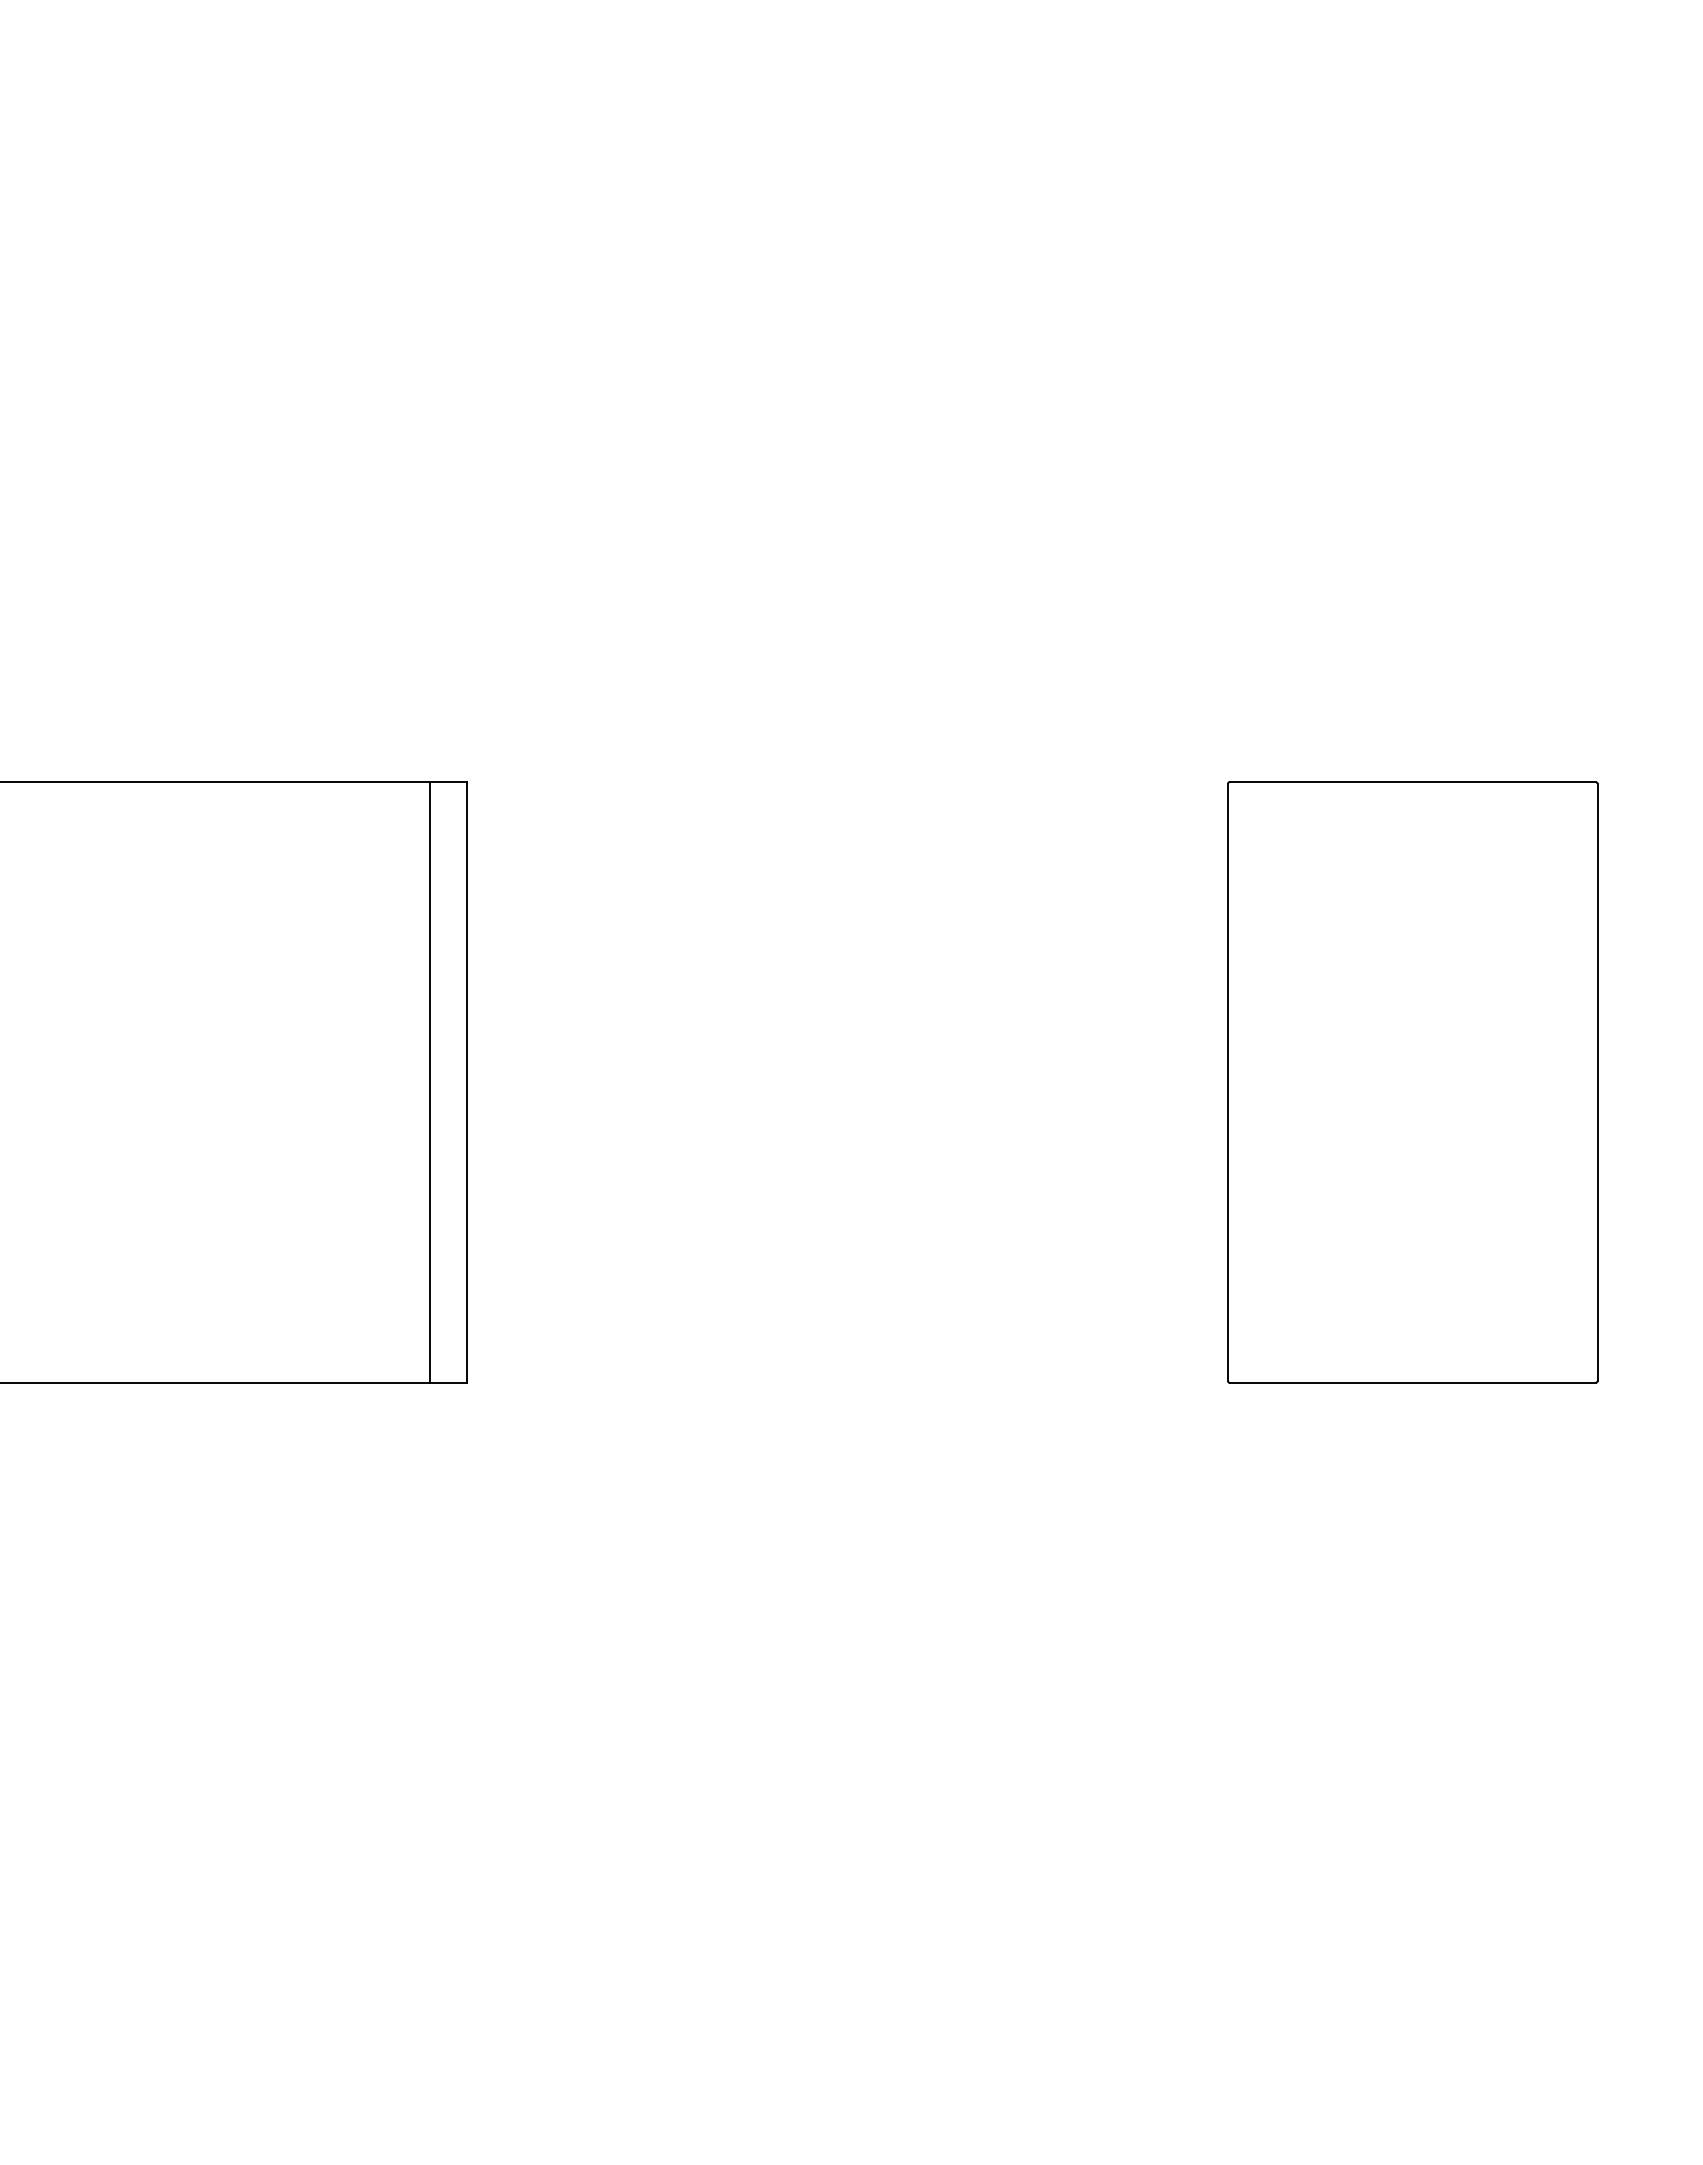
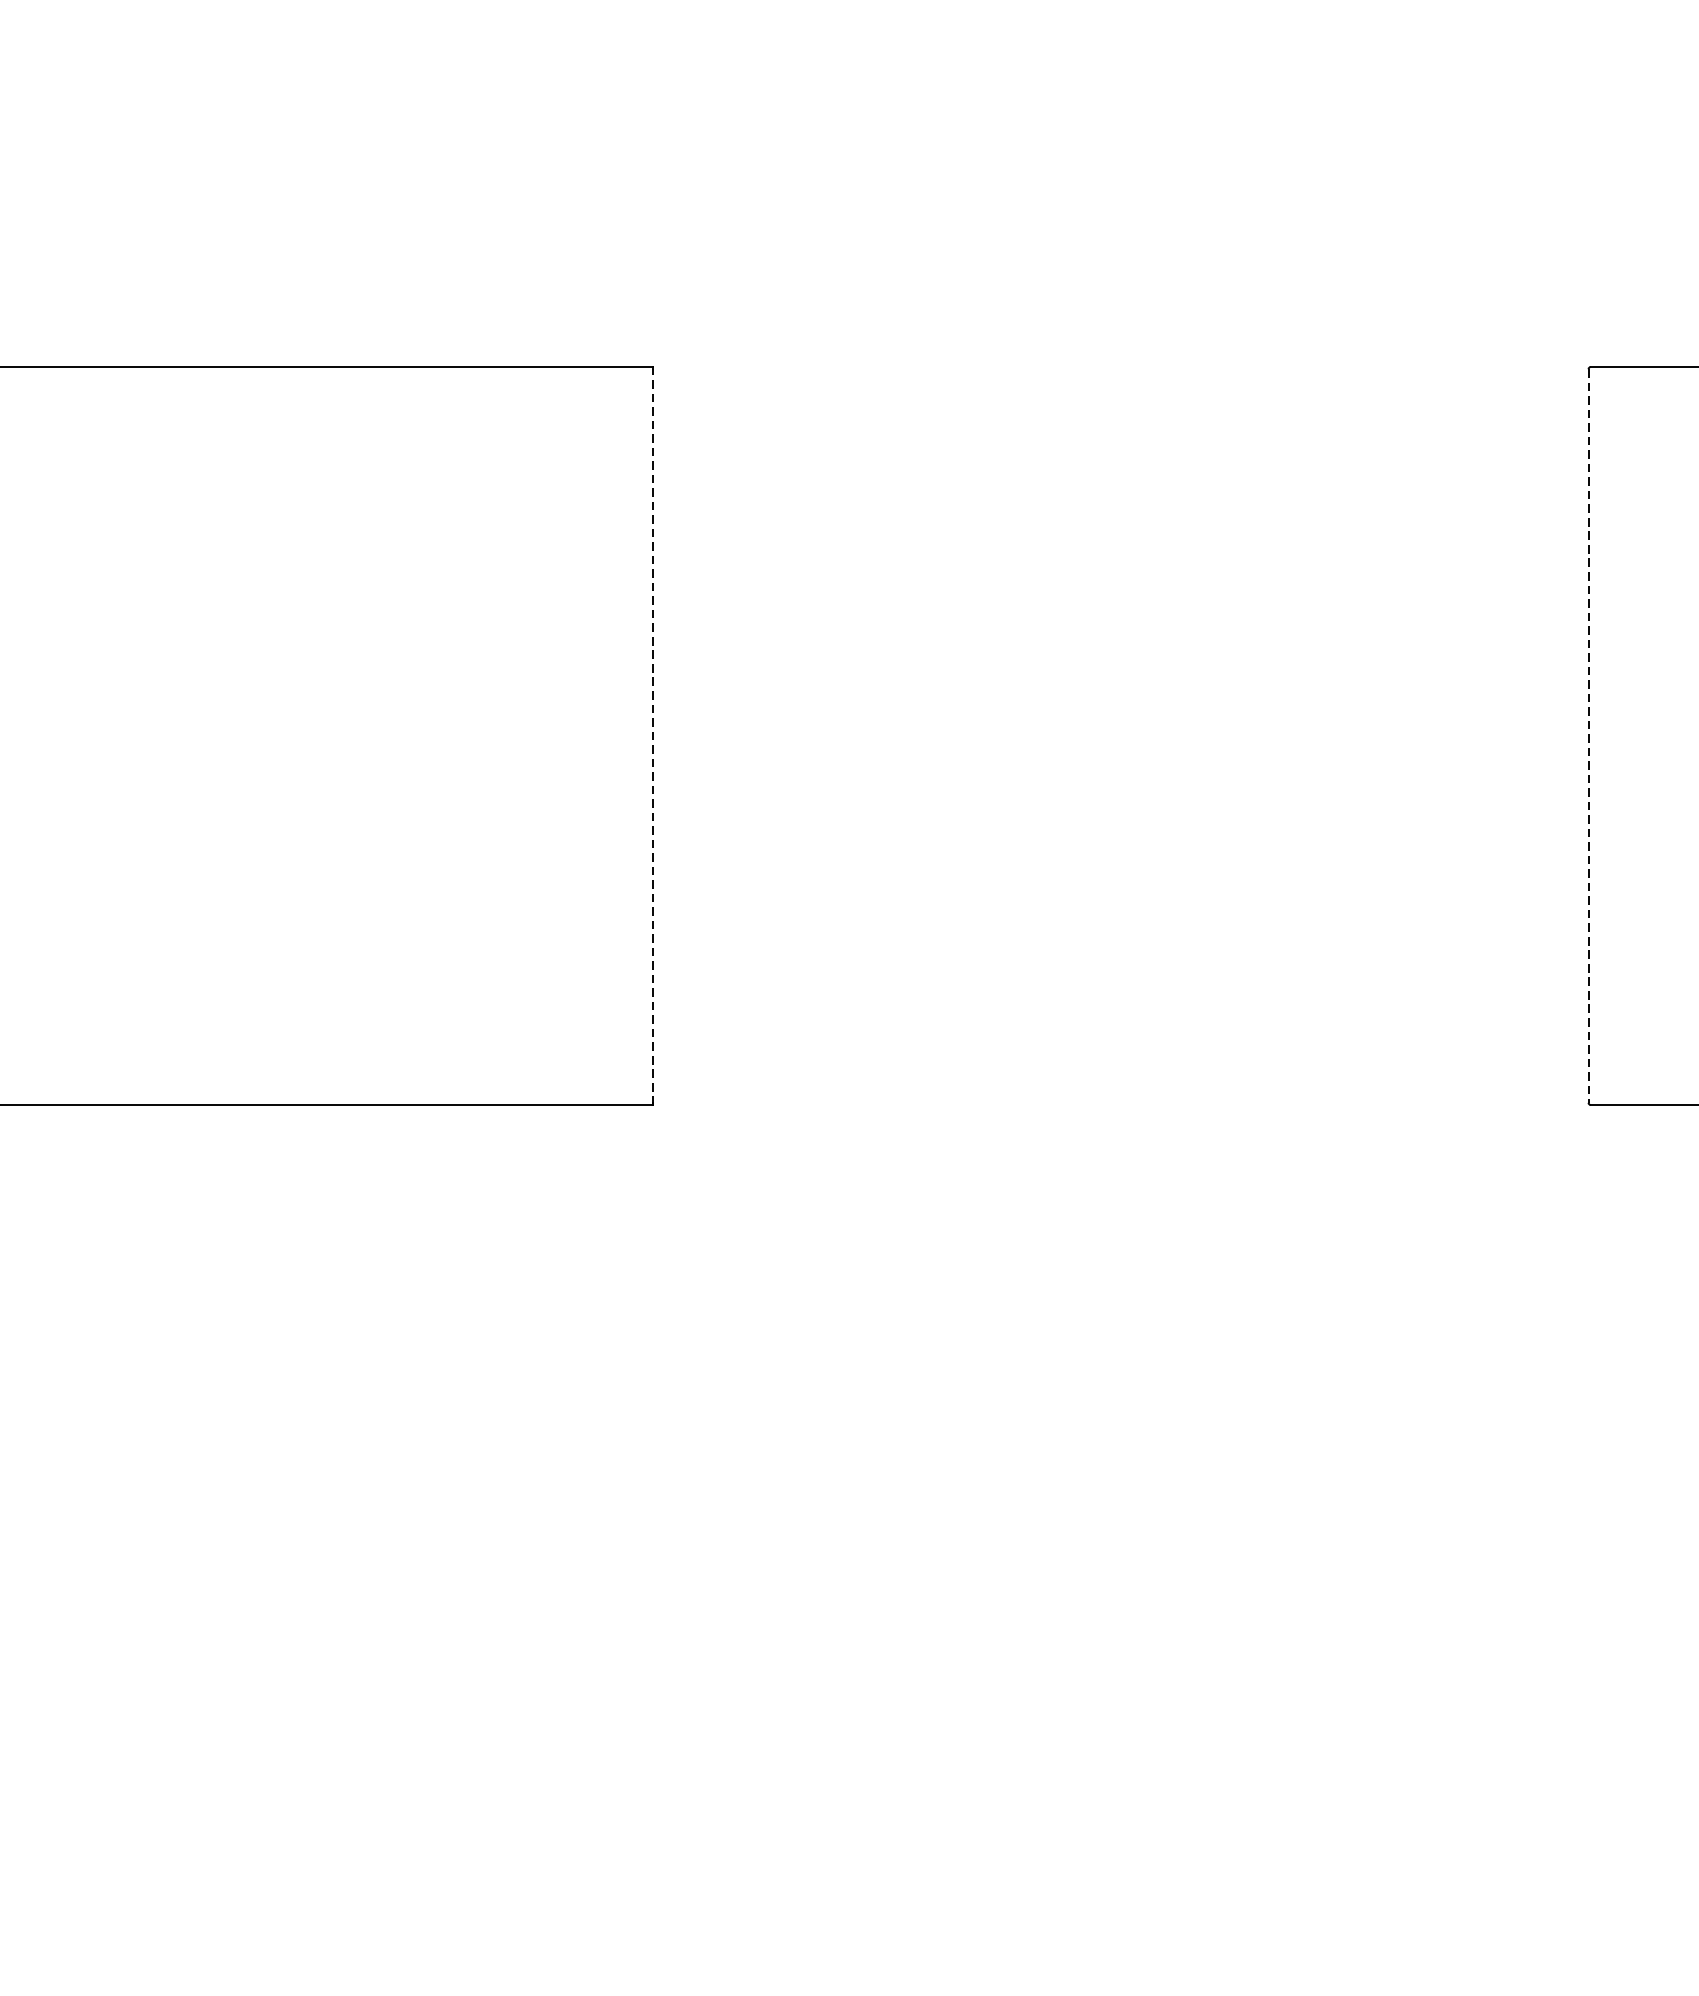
line: (429, 1082) -> (607, 736), removed
line: (466, 1082) -> (653, 736), solid -> dashed
line: (1227, 1082) -> (1588, 736), solid -> dashed

